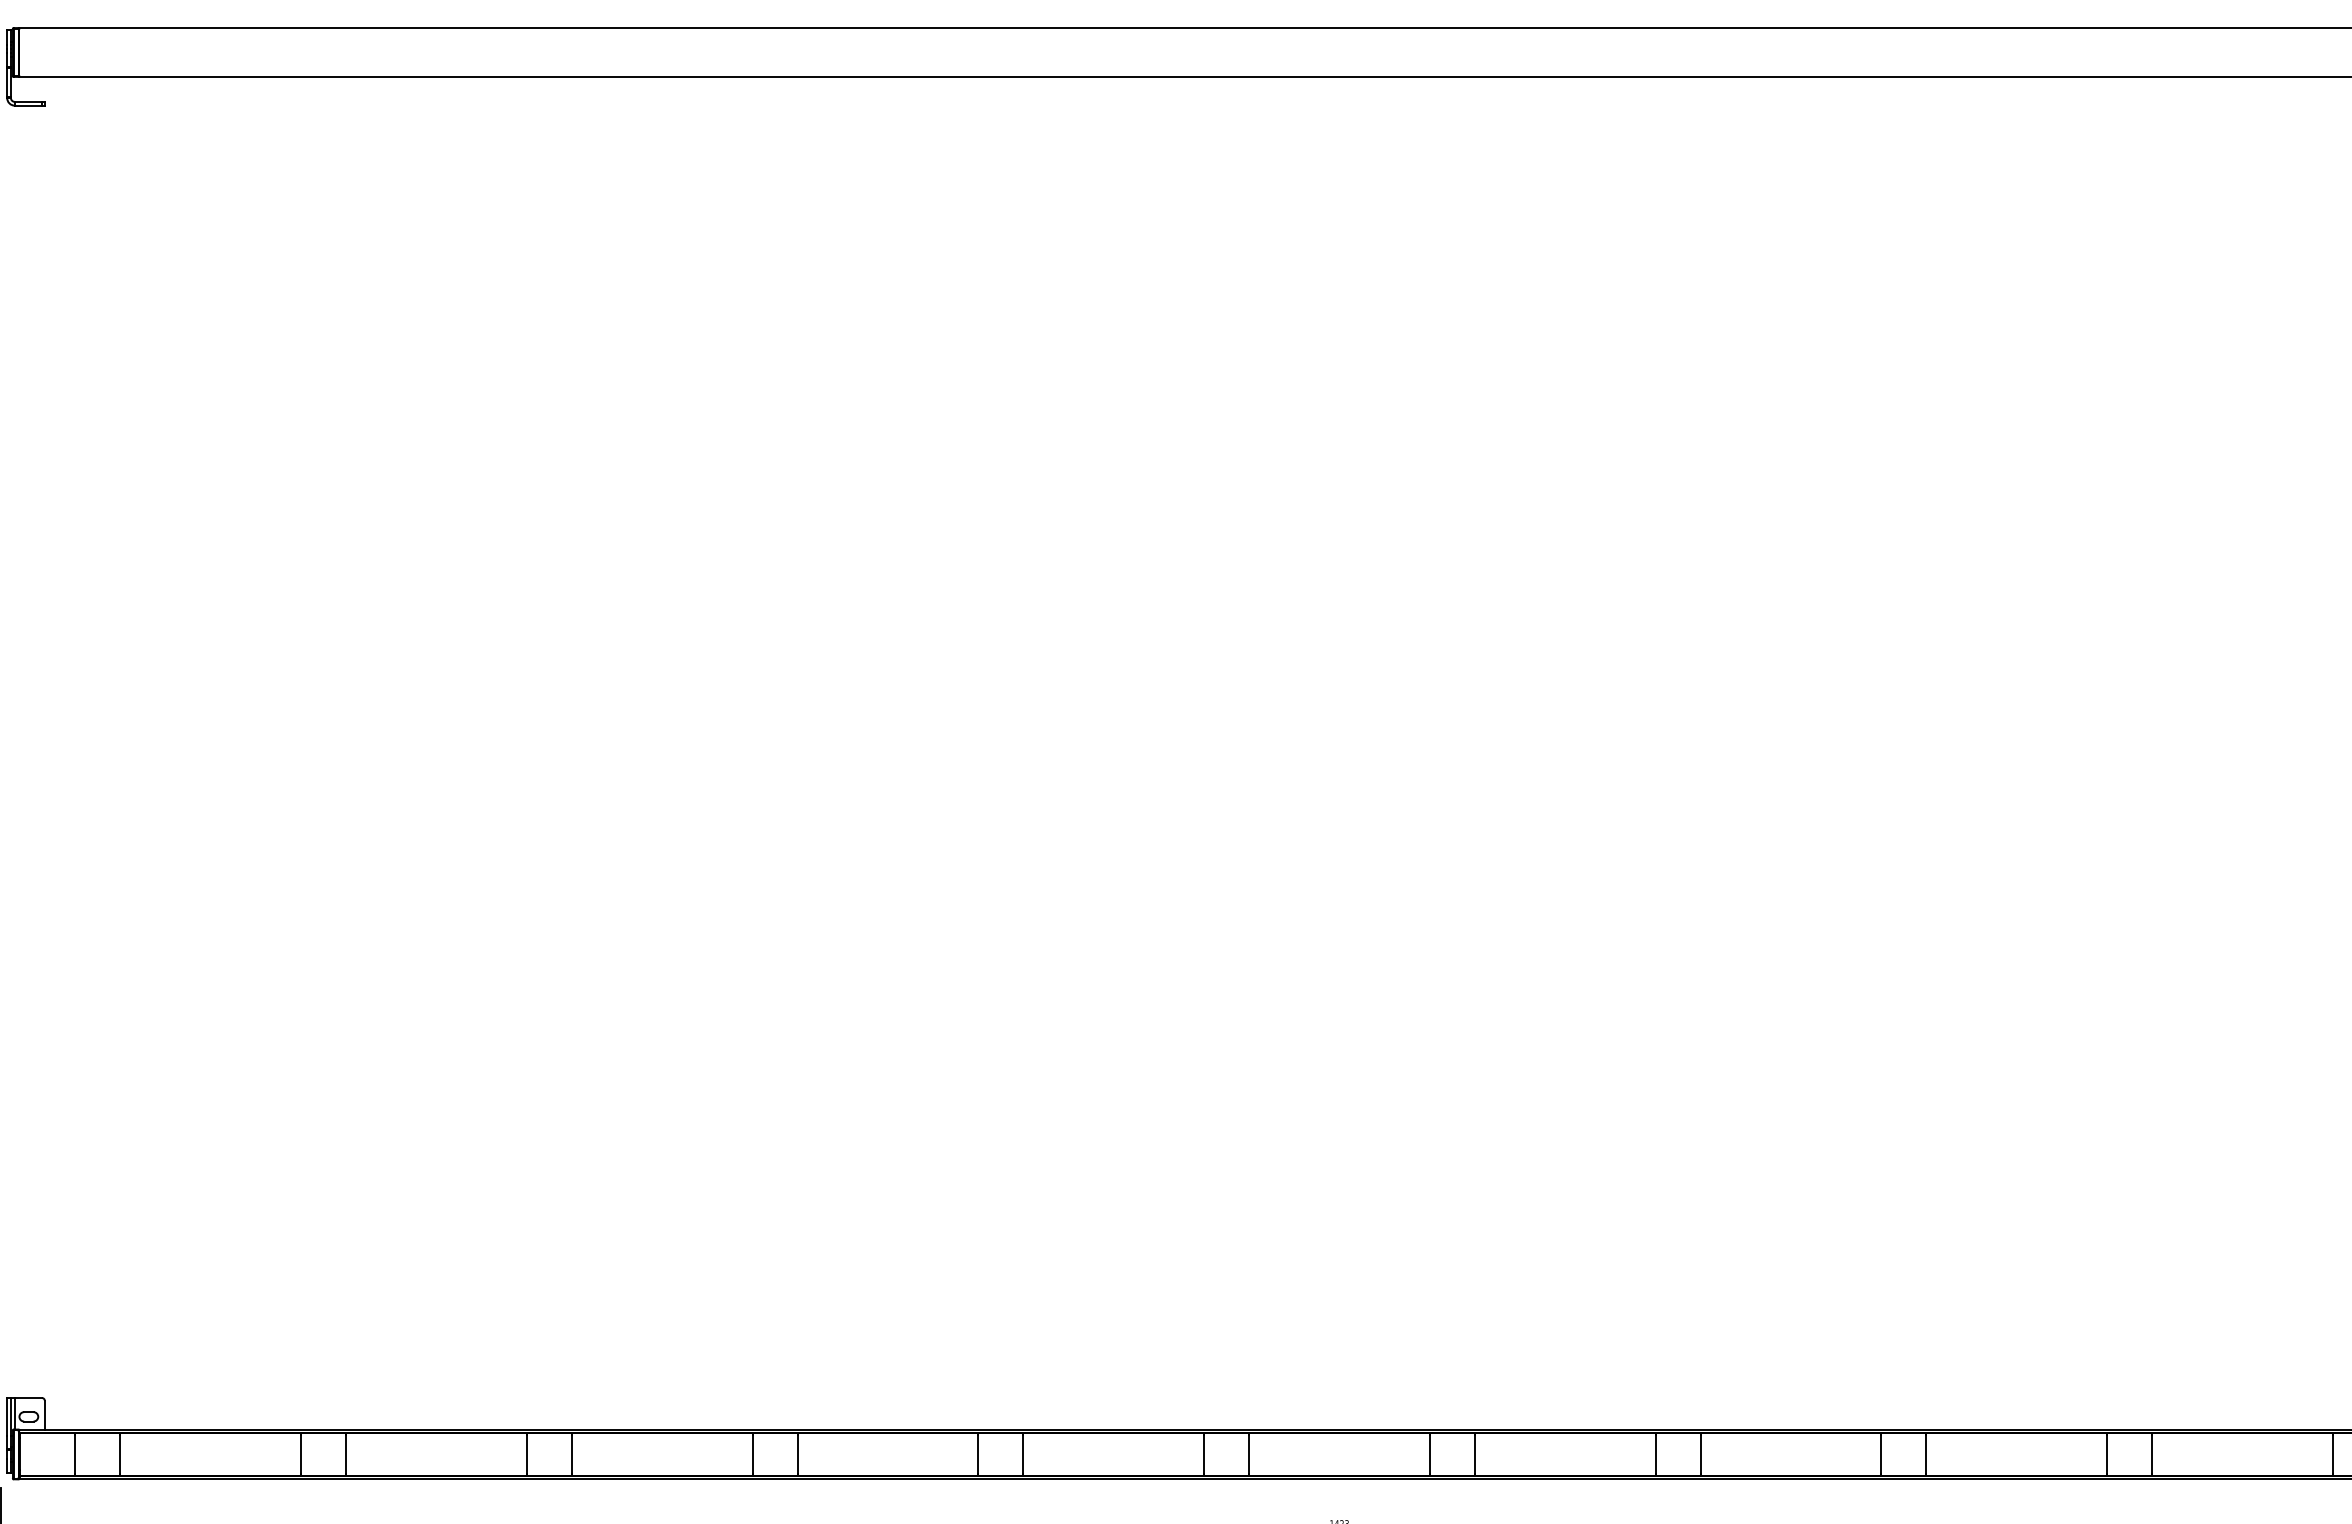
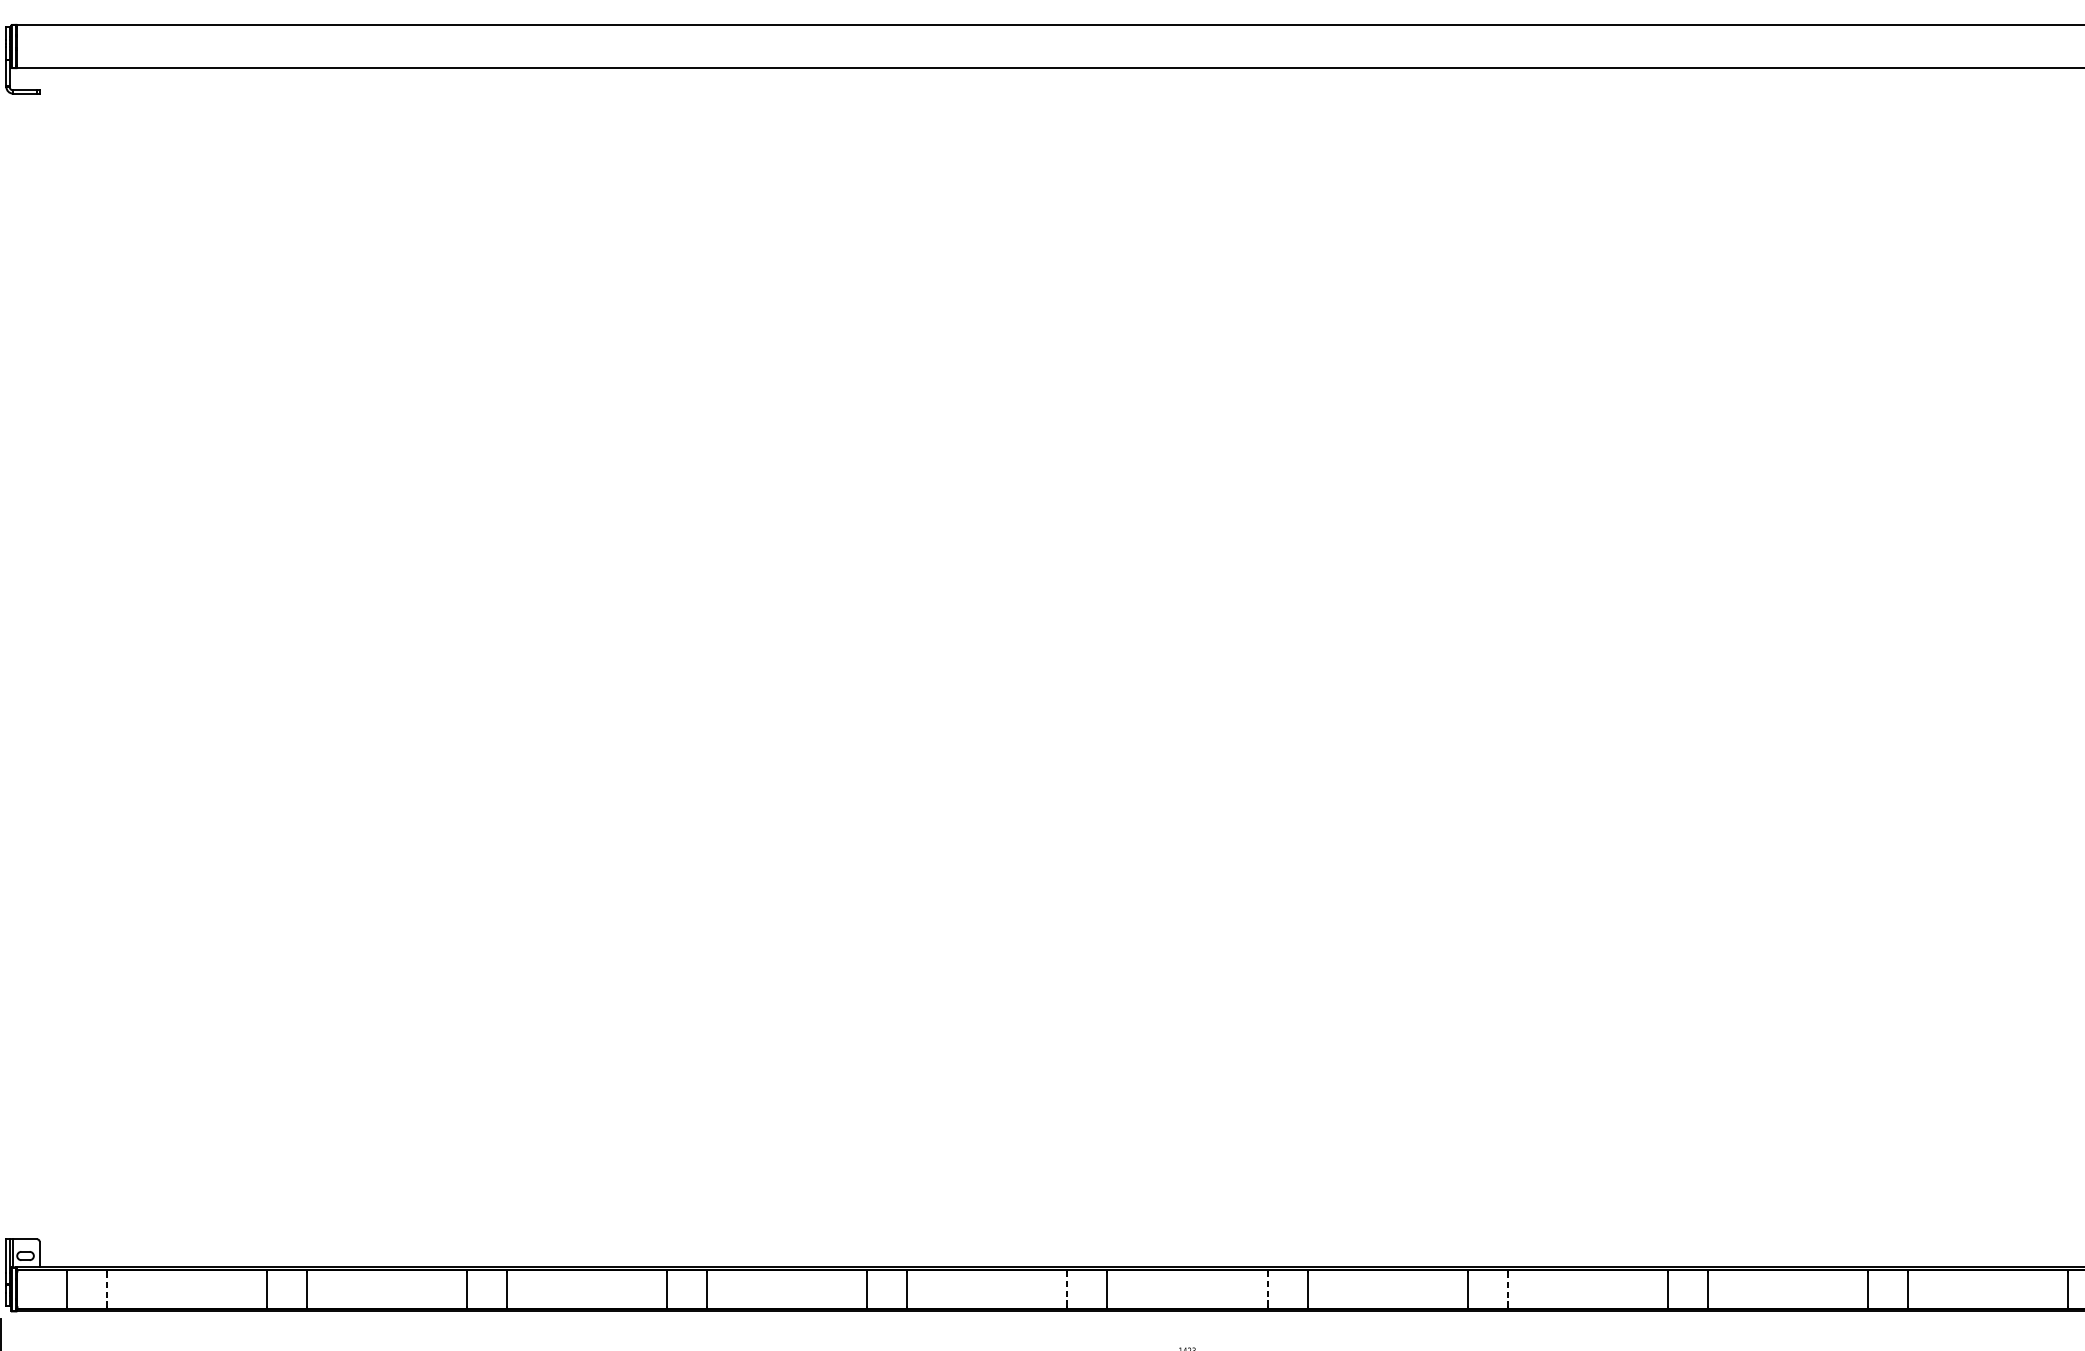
line: (1204, 1453) -> (1067, 1288), solid -> dashed
line: (1429, 1453) -> (1267, 1288), solid -> dashed
line: (120, 1454) -> (106, 1289), solid -> dashed
line: (1700, 1454) -> (1507, 1289), solid -> dashed

